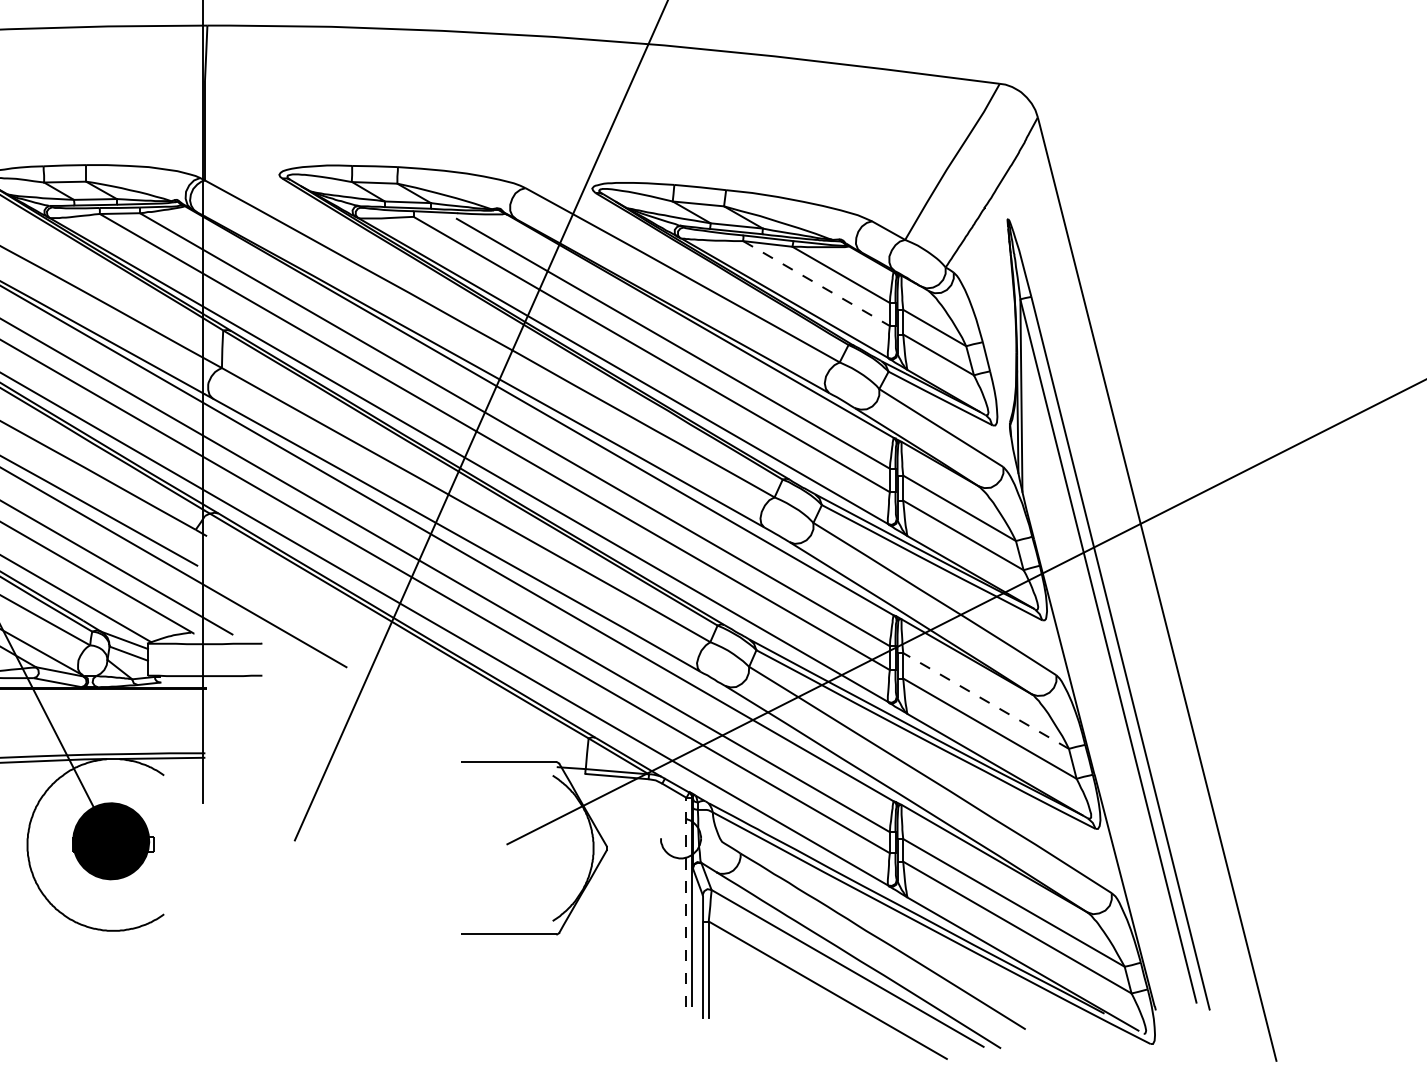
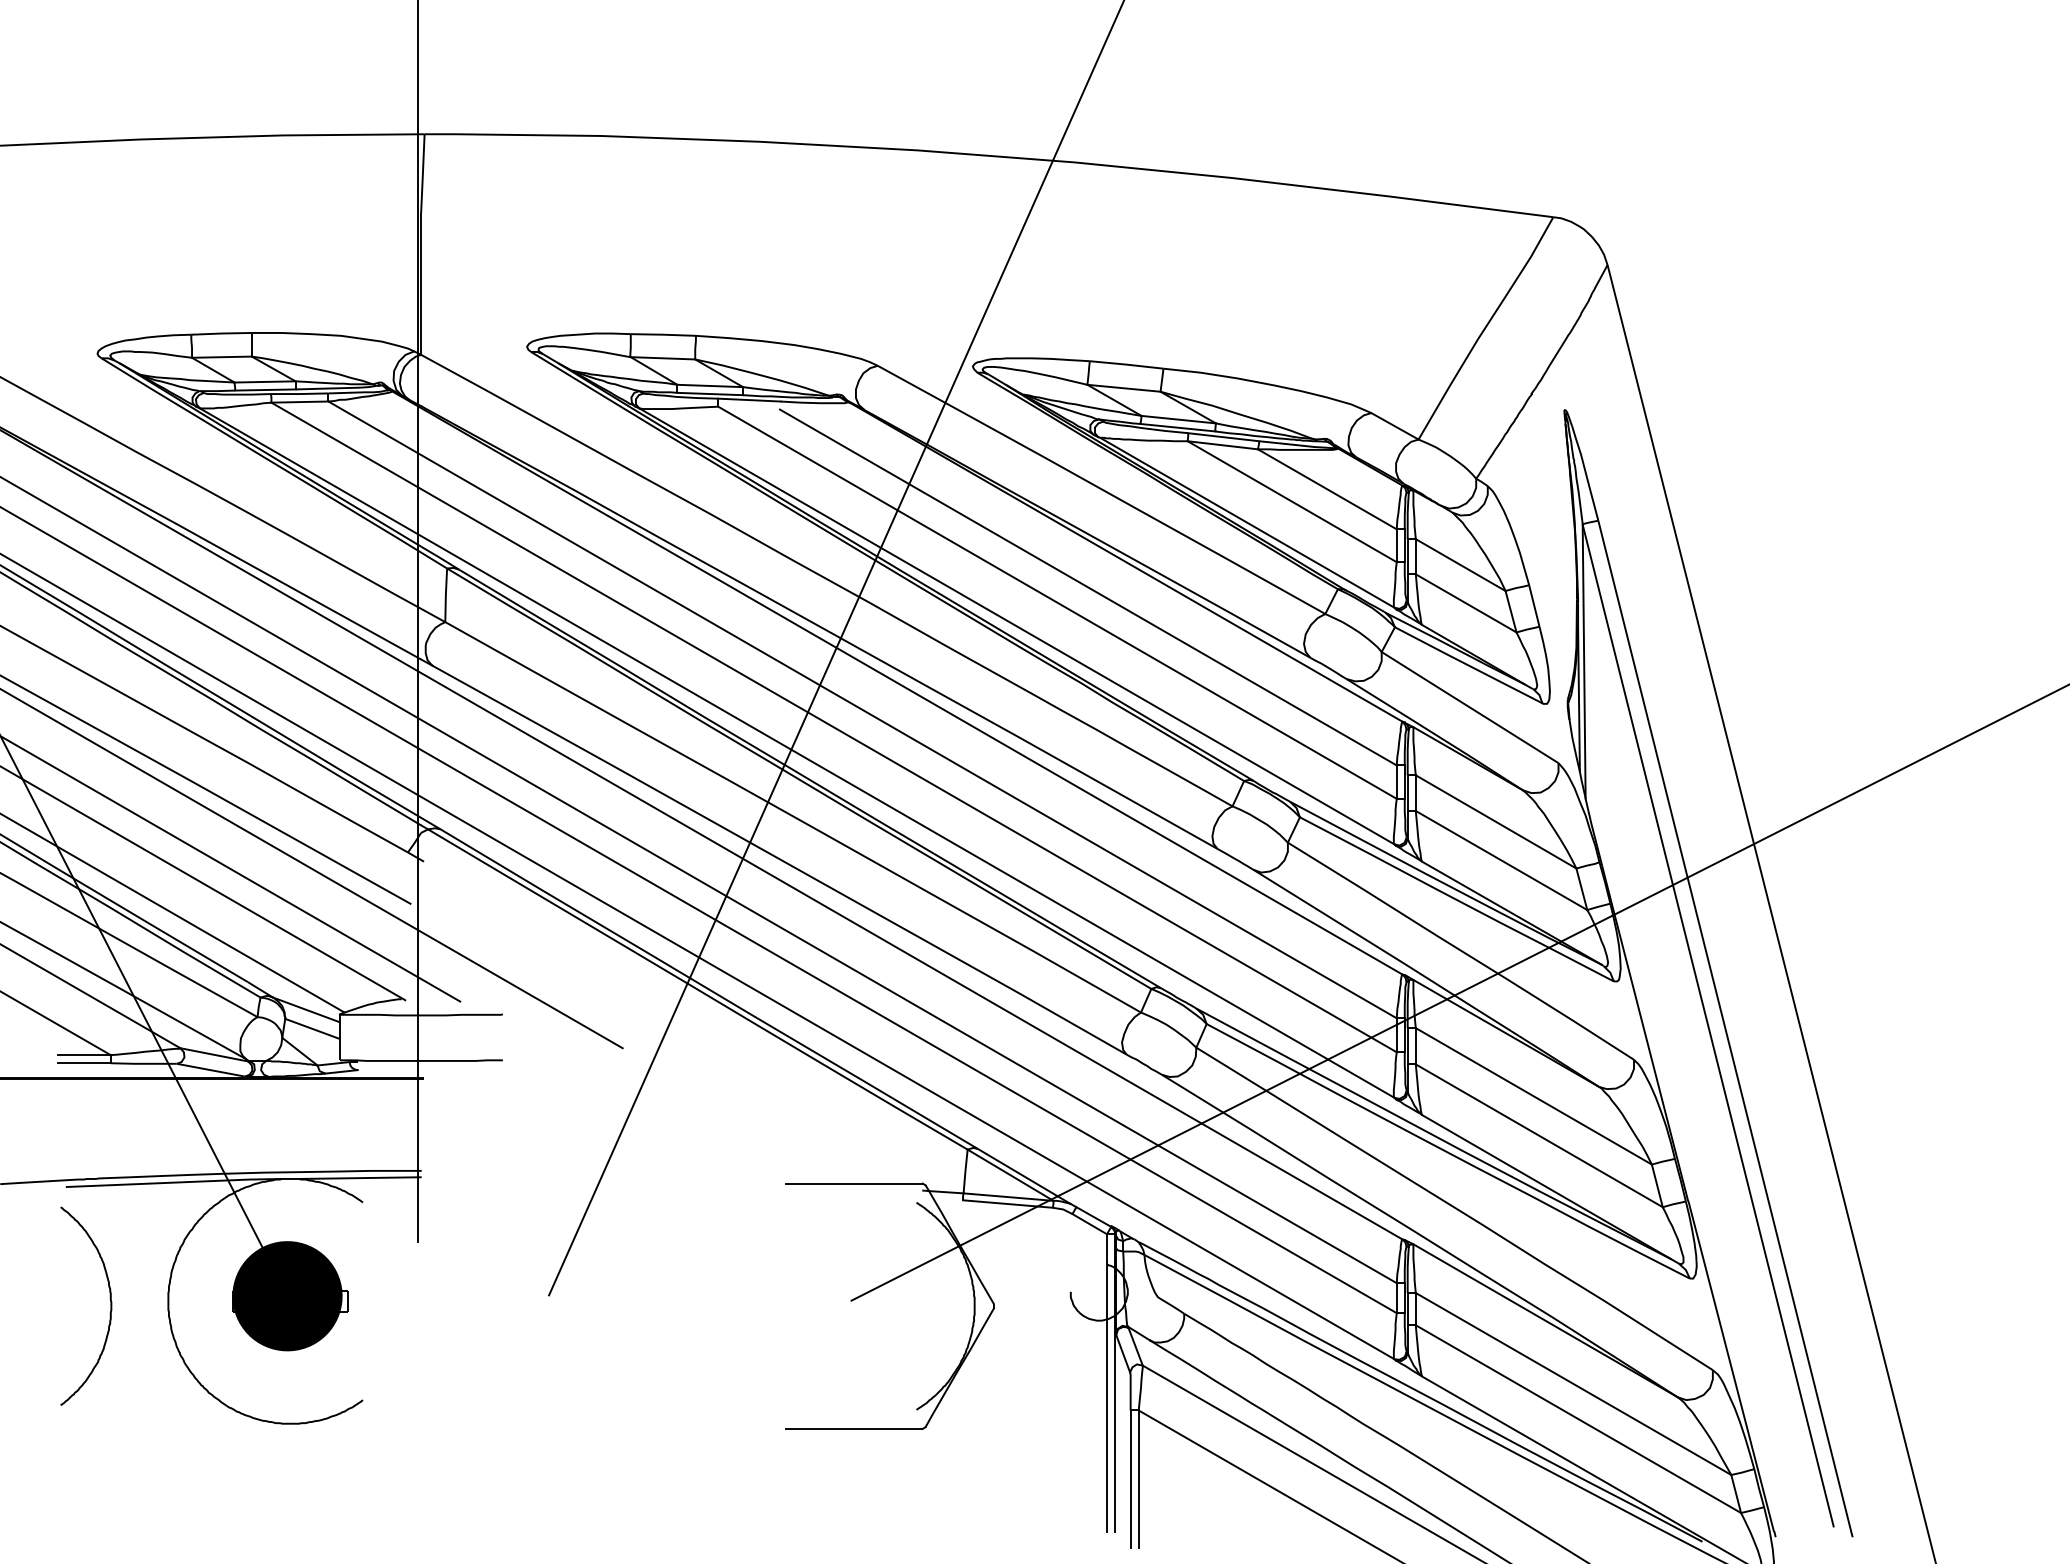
line: (816, 283) -> (1292, 501), dashed -> solid
line: (985, 701) -> (1533, 1096), dashed -> solid
line: (686, 901) -> (1107, 1382), dashed -> solid

